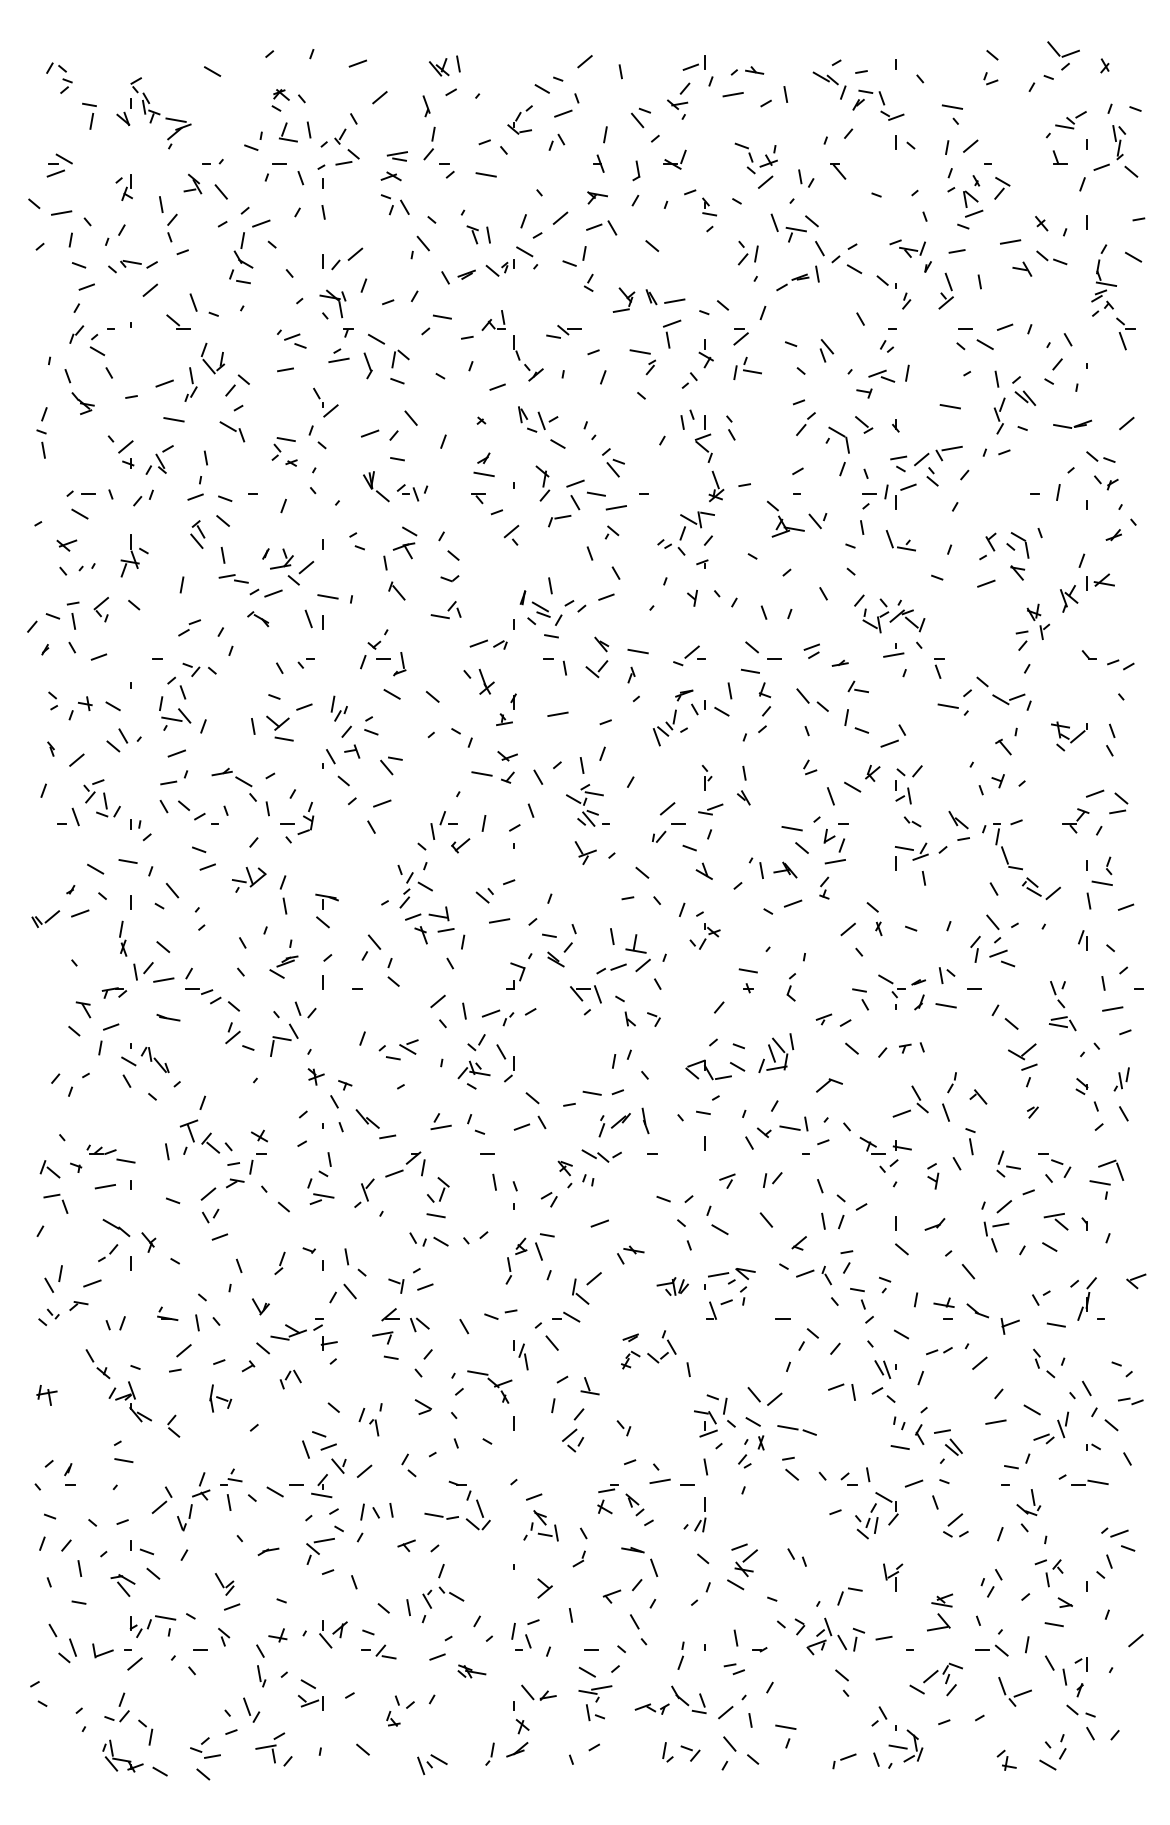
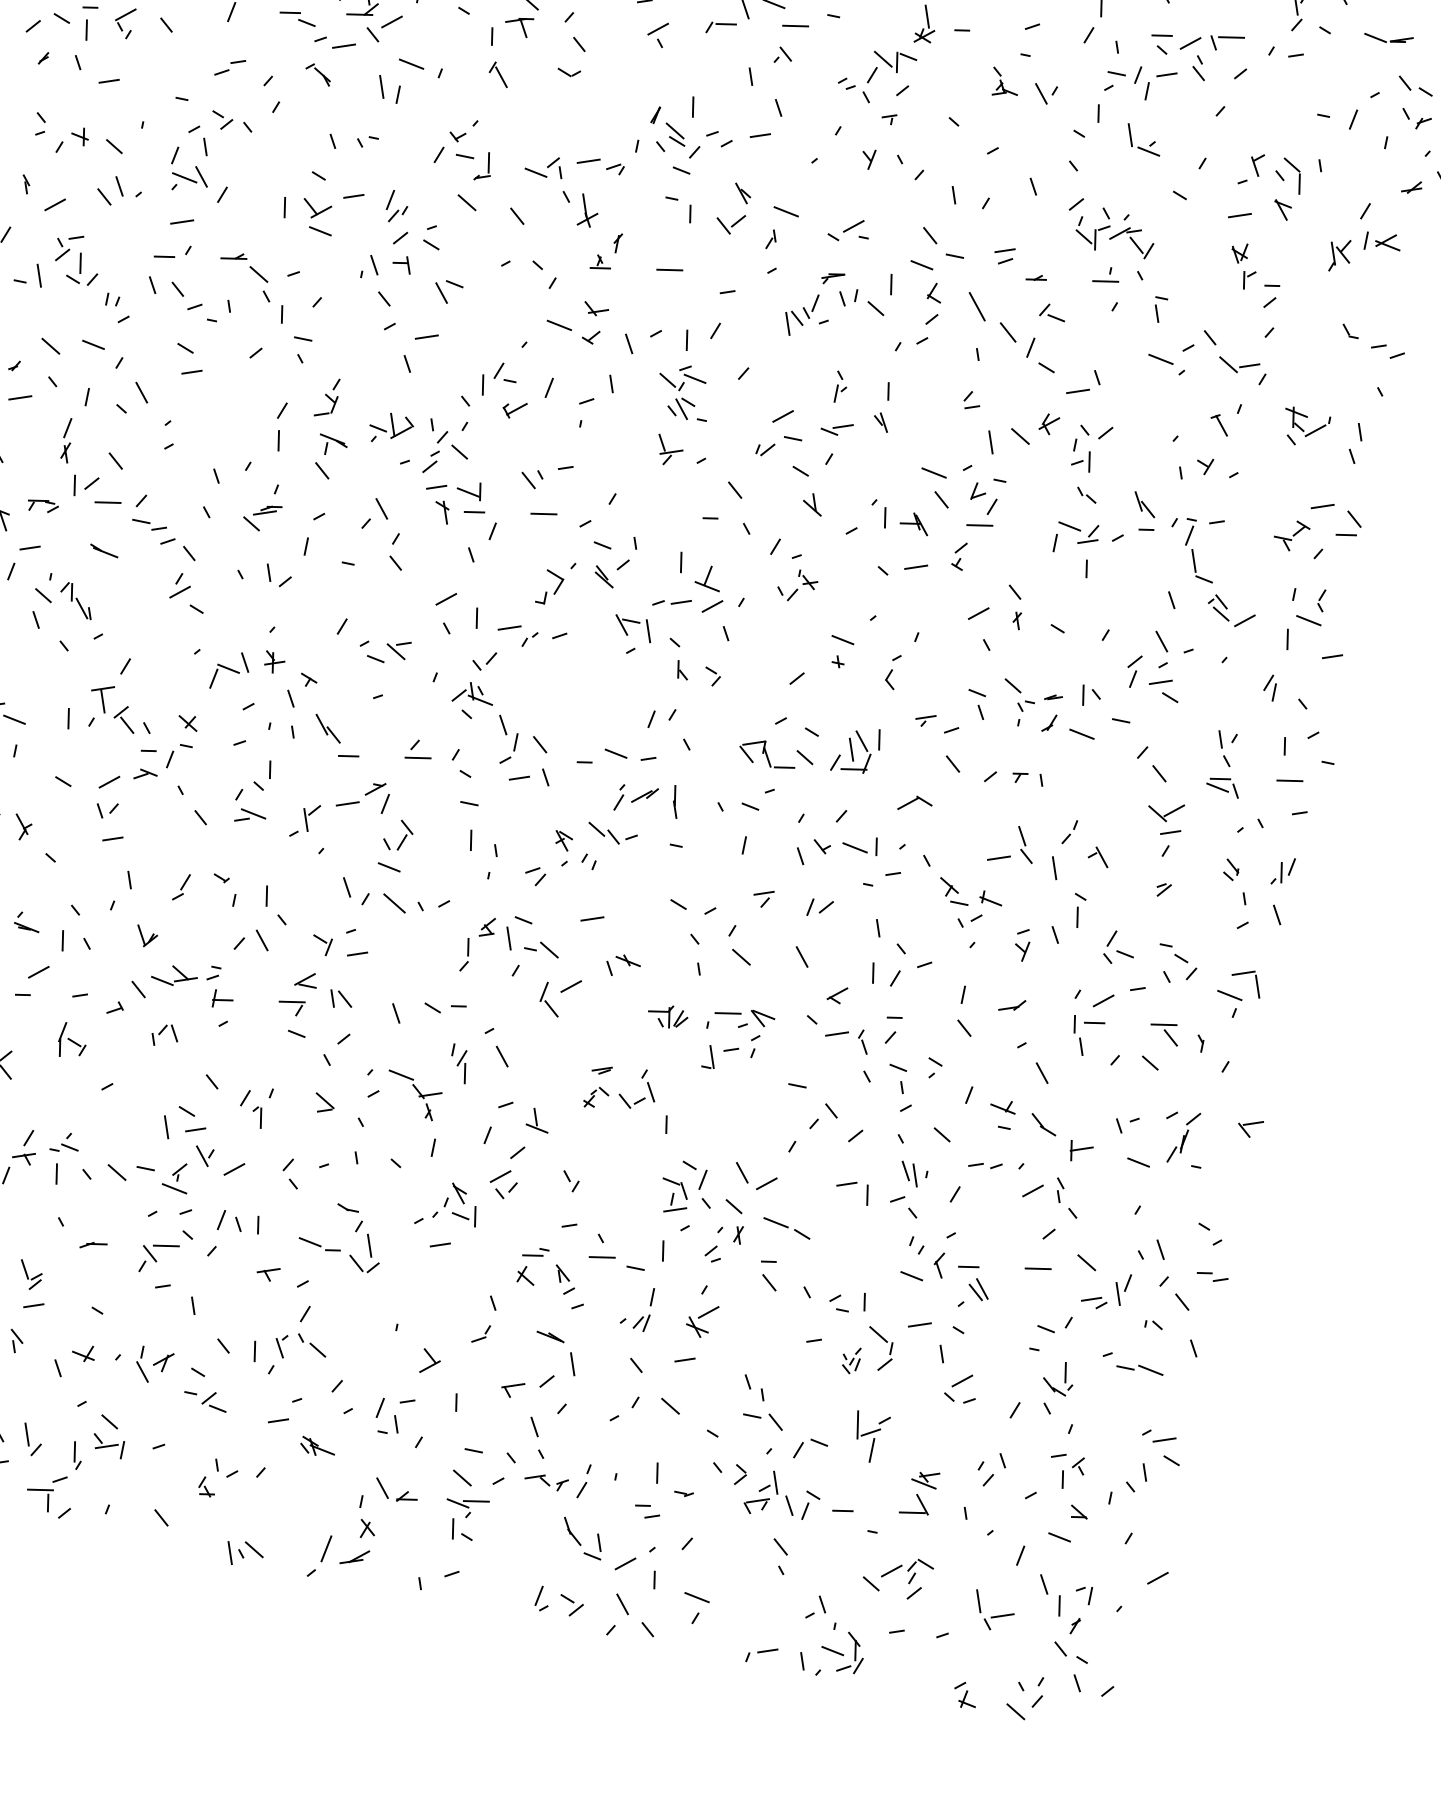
part: (785, 518) -> (1004, 82), size x0.6
part: (445, 610) -> (544, 166), moved
part: (1038, 621) -> (1243, 265), moved
part: (812, 699) -> (992, 316), size x1.4
part: (305, 817) -> (327, 396), moved
part: (248, 879) -> (390, 428), moved
part: (284, 1039) -> (231, 670), moved
part: (505, 1063) -> (505, 740), moved
part: (428, 1239) -> (373, 895), size x1.4
part: (566, 1316) -> (543, 947), moved
part: (1044, 1363) -> (1067, 1198), moved
part: (866, 1521) -> (850, 1360), size x0.6
part: (540, 1525) -> (457, 1203), moved
part: (745, 1563) -> (700, 1320), moved
part: (893, 1577) -> (870, 1437), size x1.4
part: (991, 1650) -> (762, 1419), moved
part: (261, 1676) -> (76, 1456), moved
part: (651, 1708) -> (545, 1480), moved
part: (489, 1753) -> (319, 1554), size x1.6

